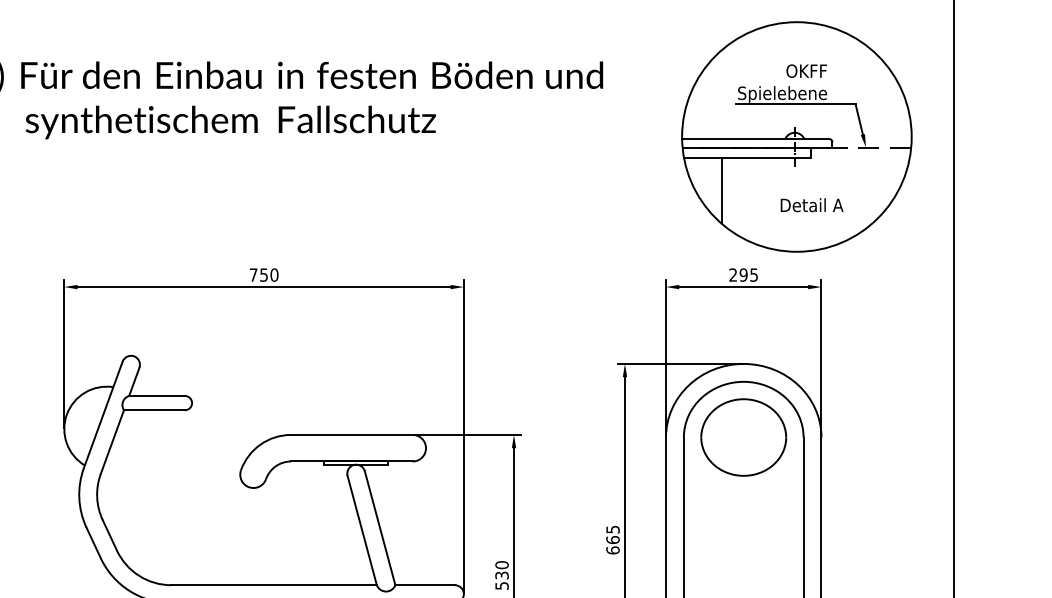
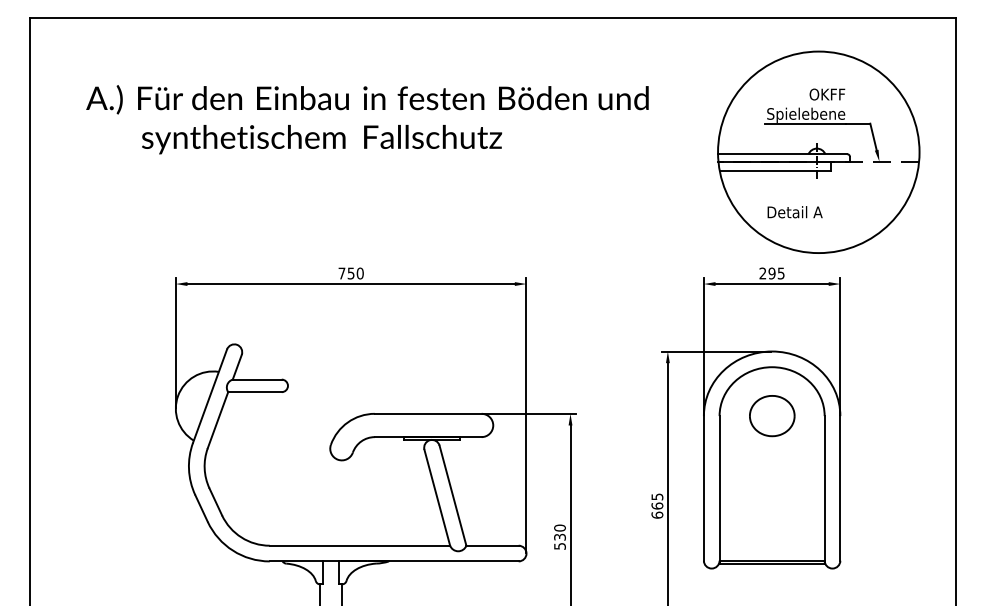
line: (721, 190) -> (752, 199), removed
text: (811, 205) -> (794, 212), moved
part: (744, 436) -> (772, 415), size x0.6

